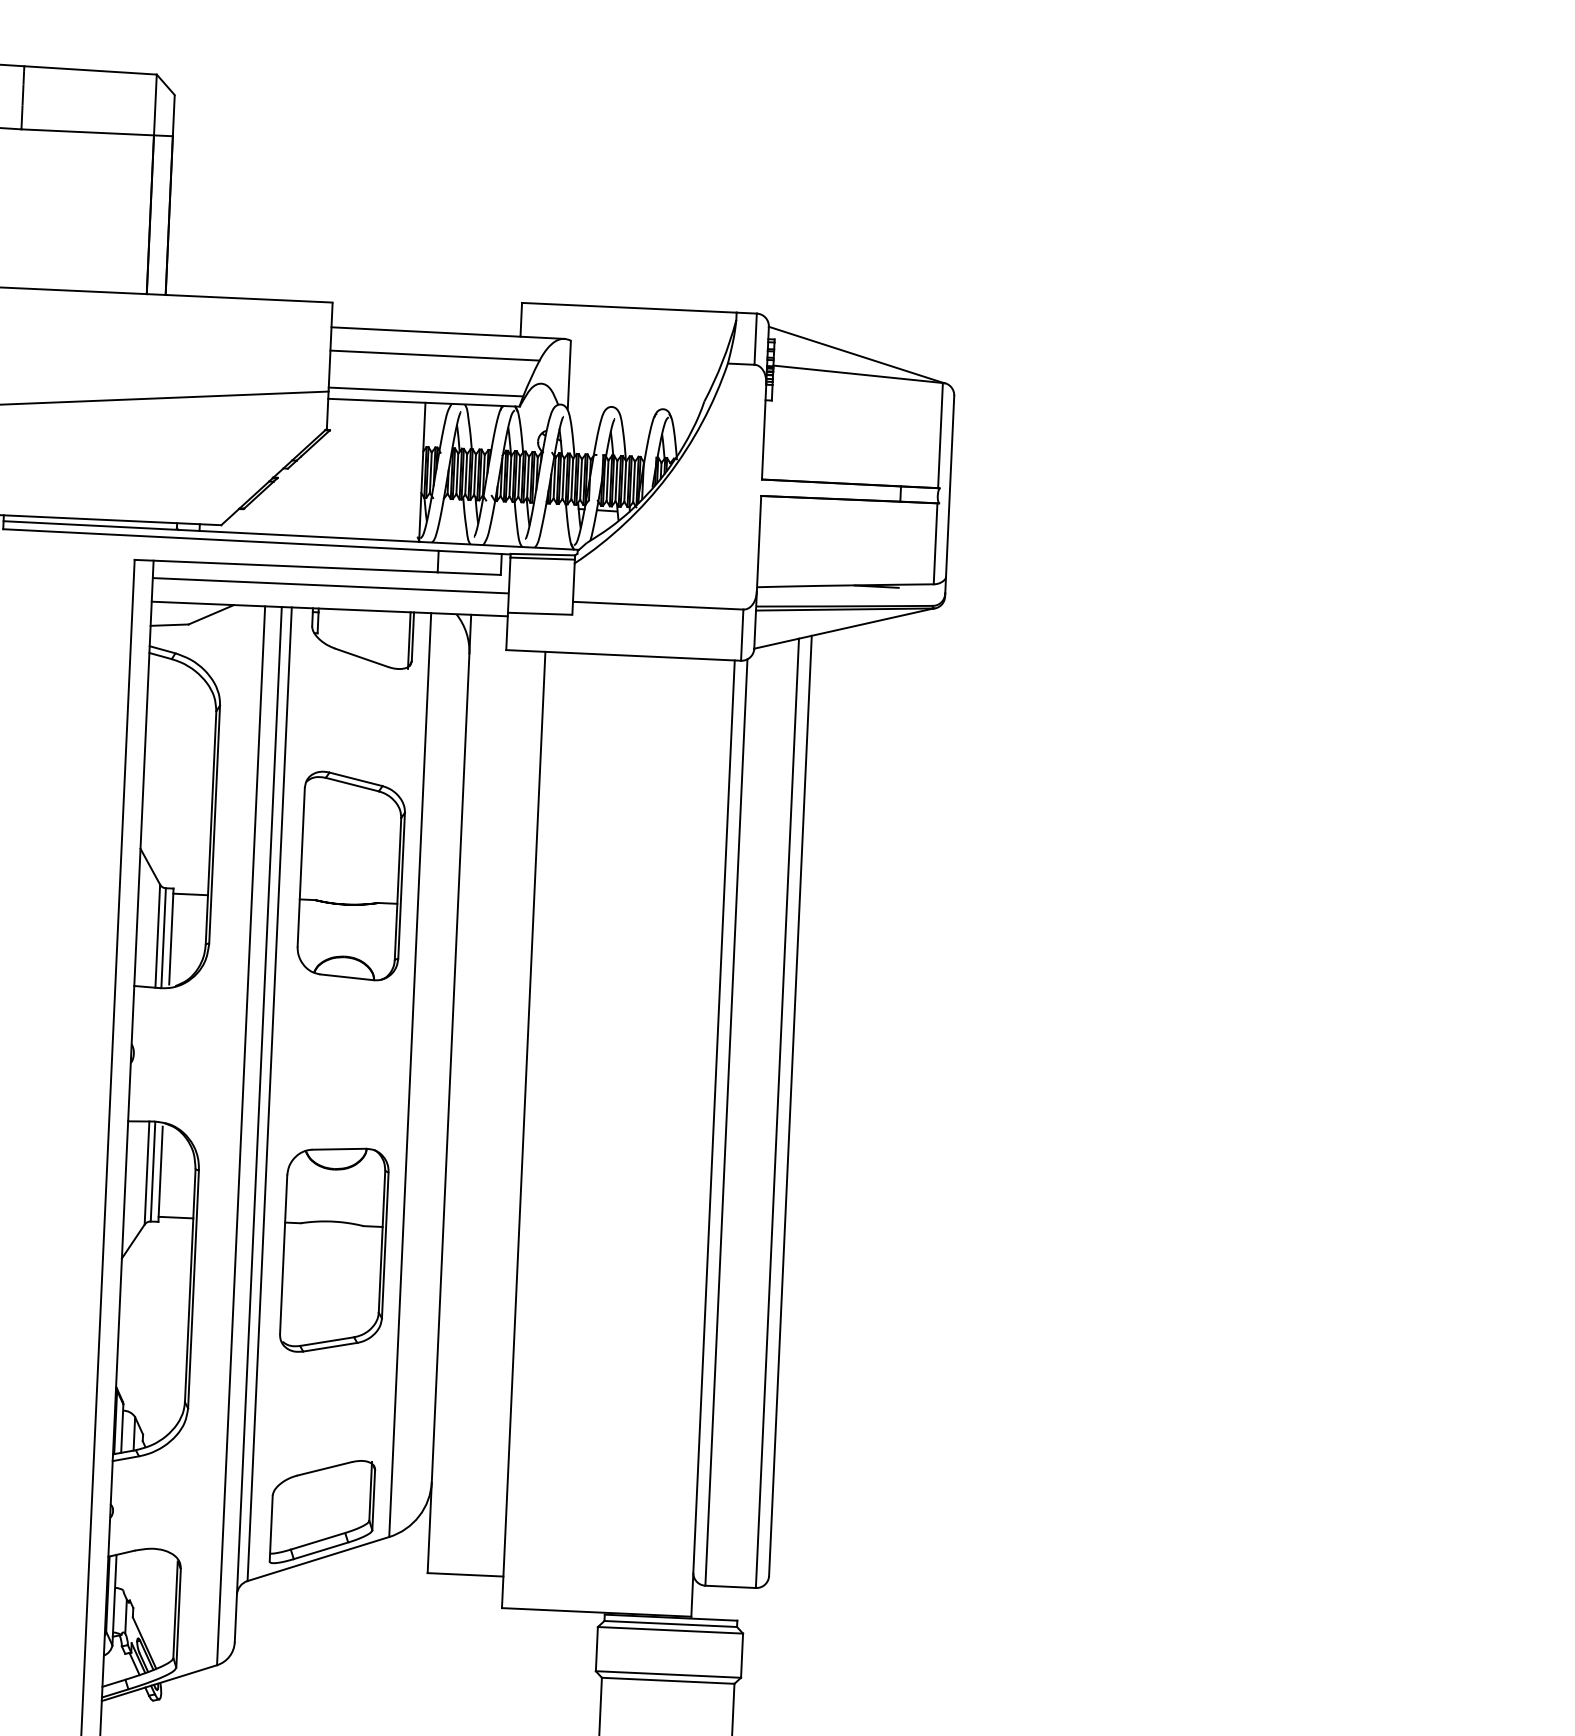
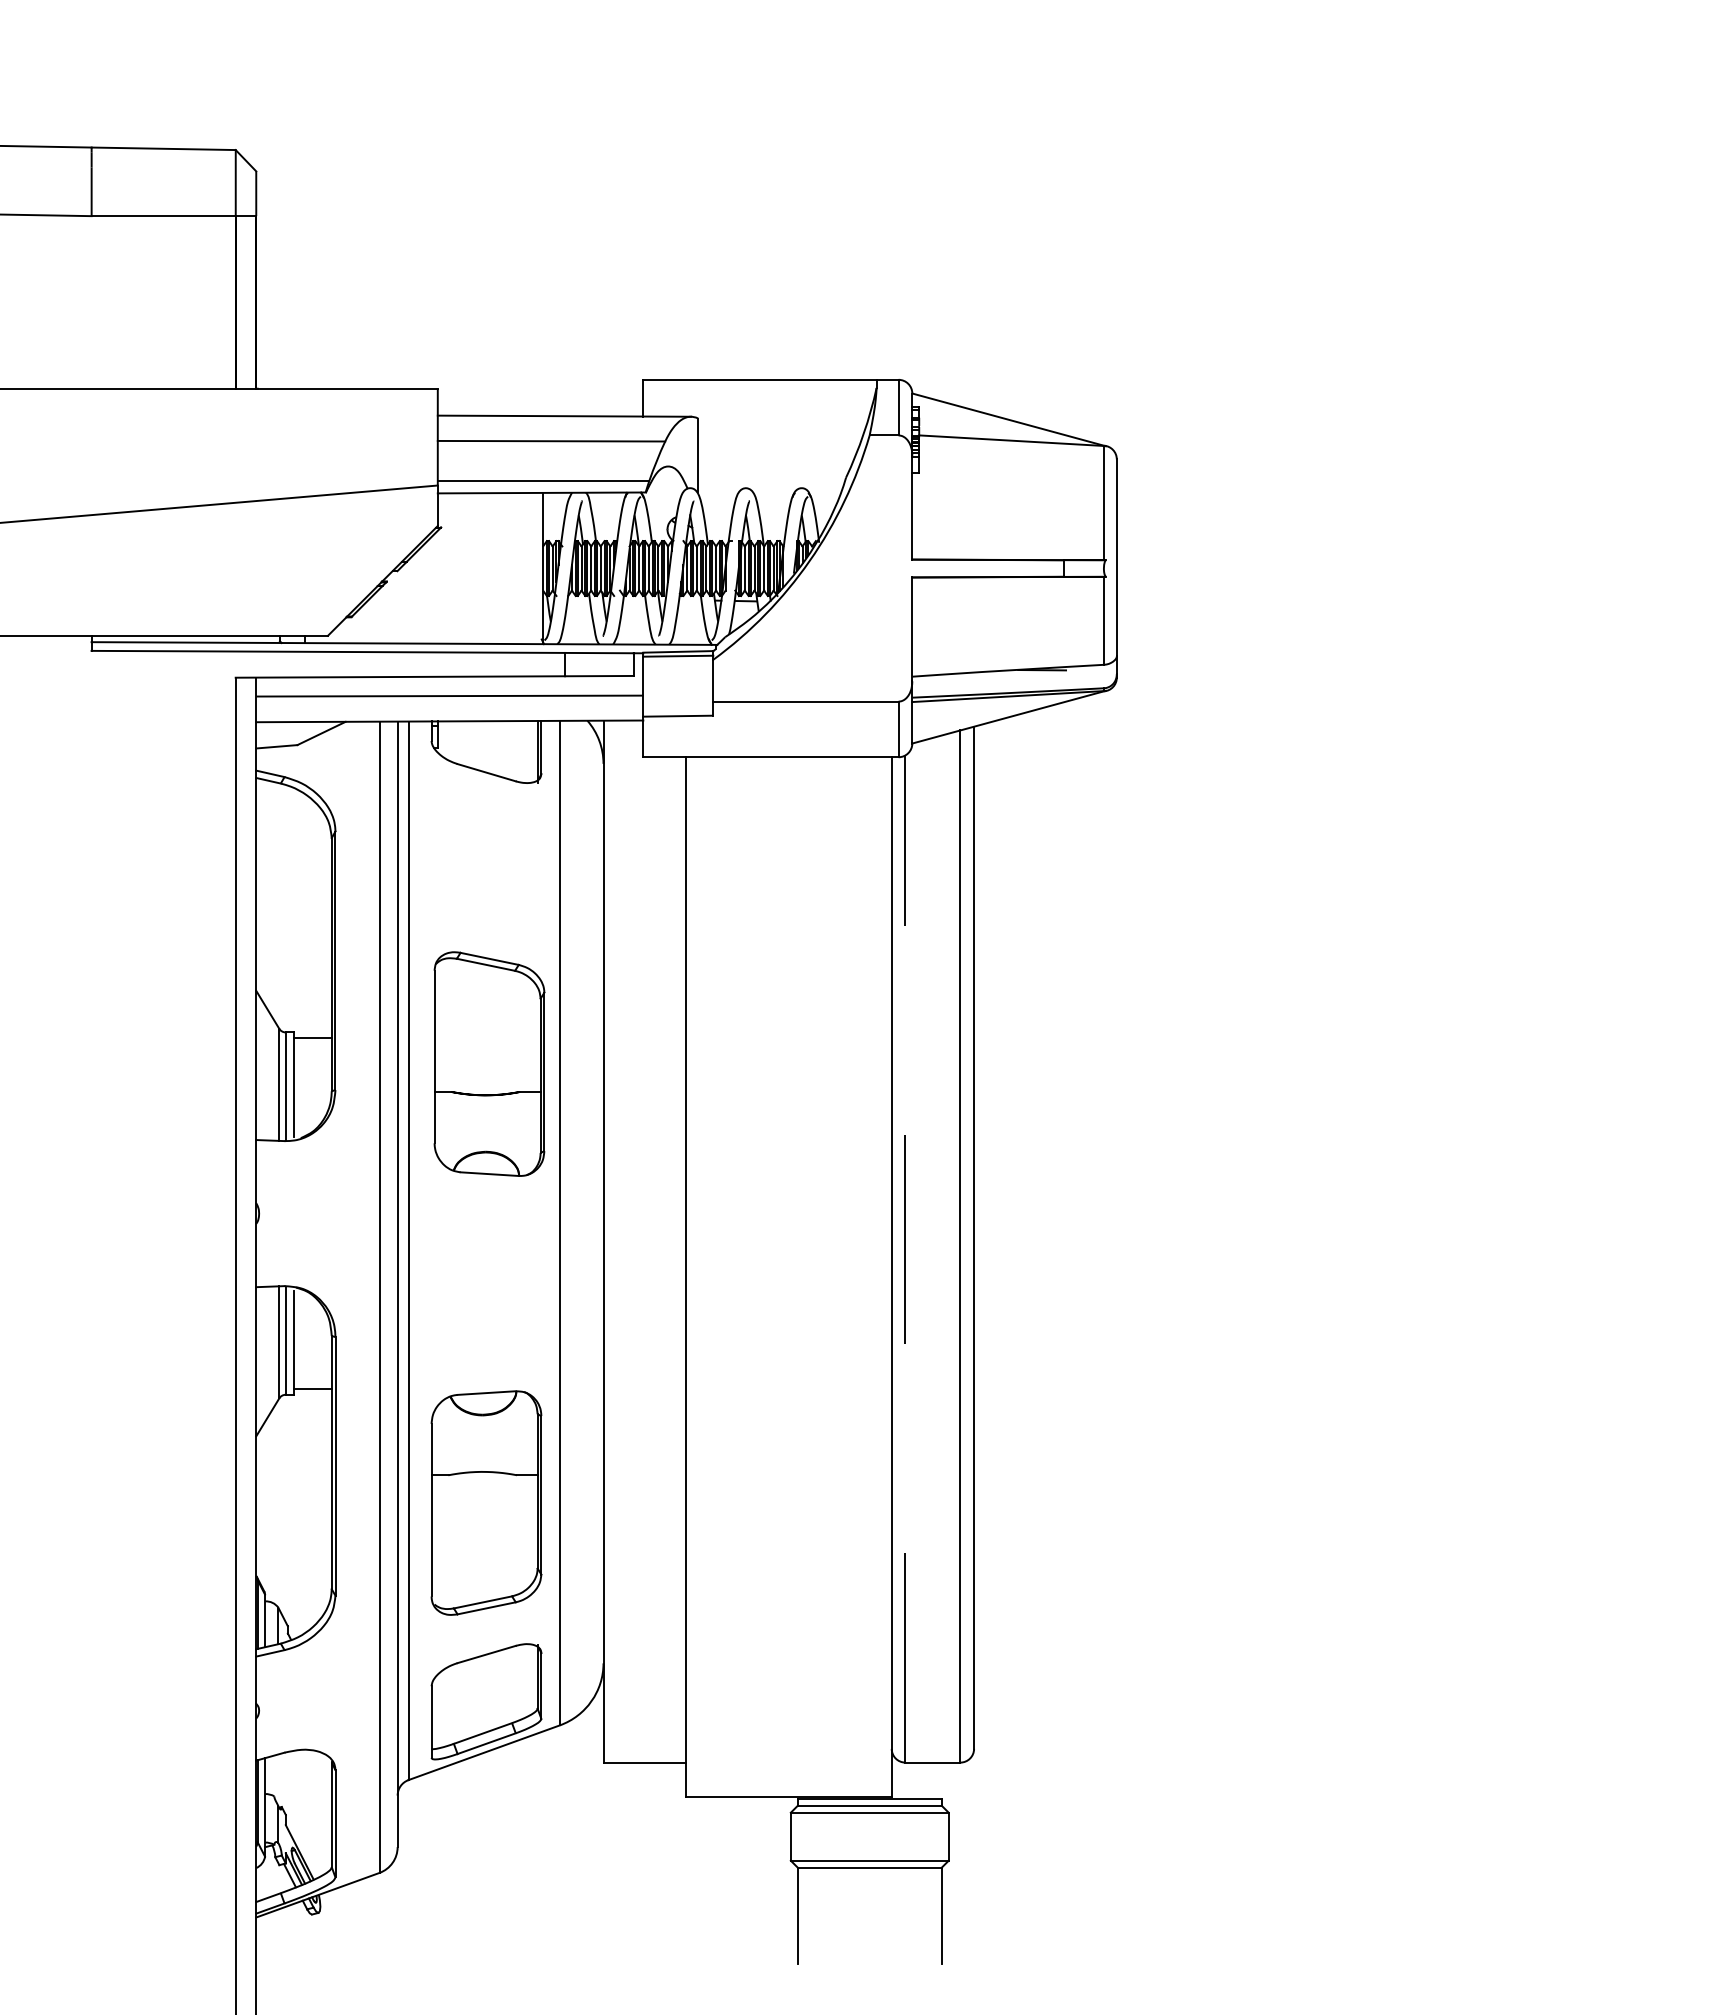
part: (351, 875) -> (489, 1063), moved
line: (726, 1122) -> (905, 1259), solid -> dashed
part: (334, 1249) -> (486, 1502), moved

